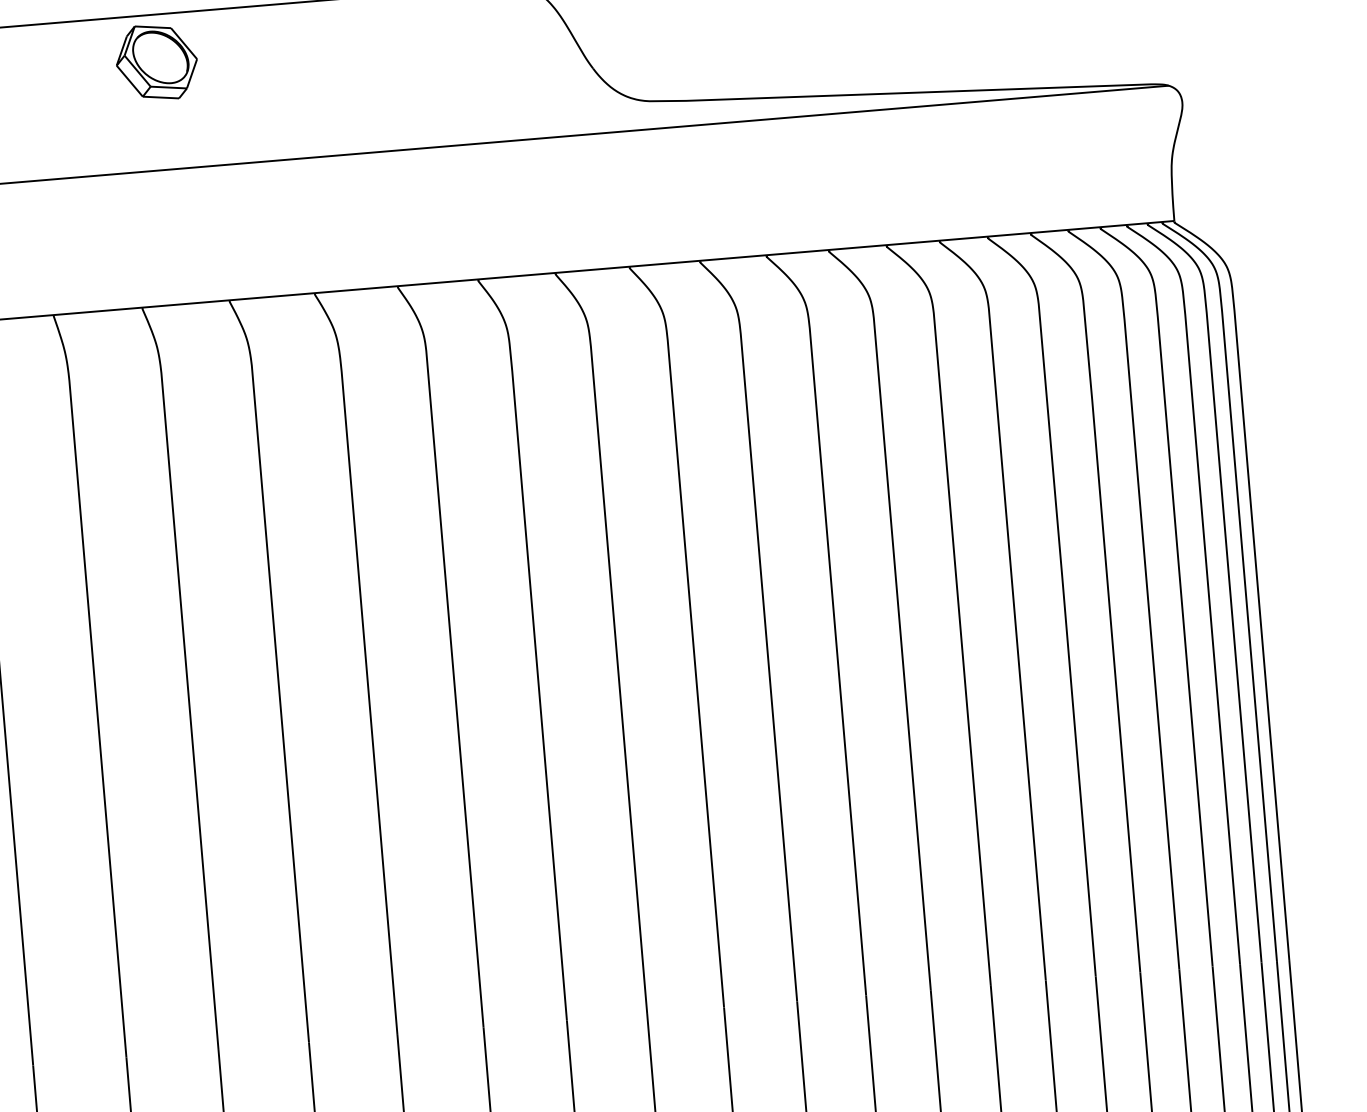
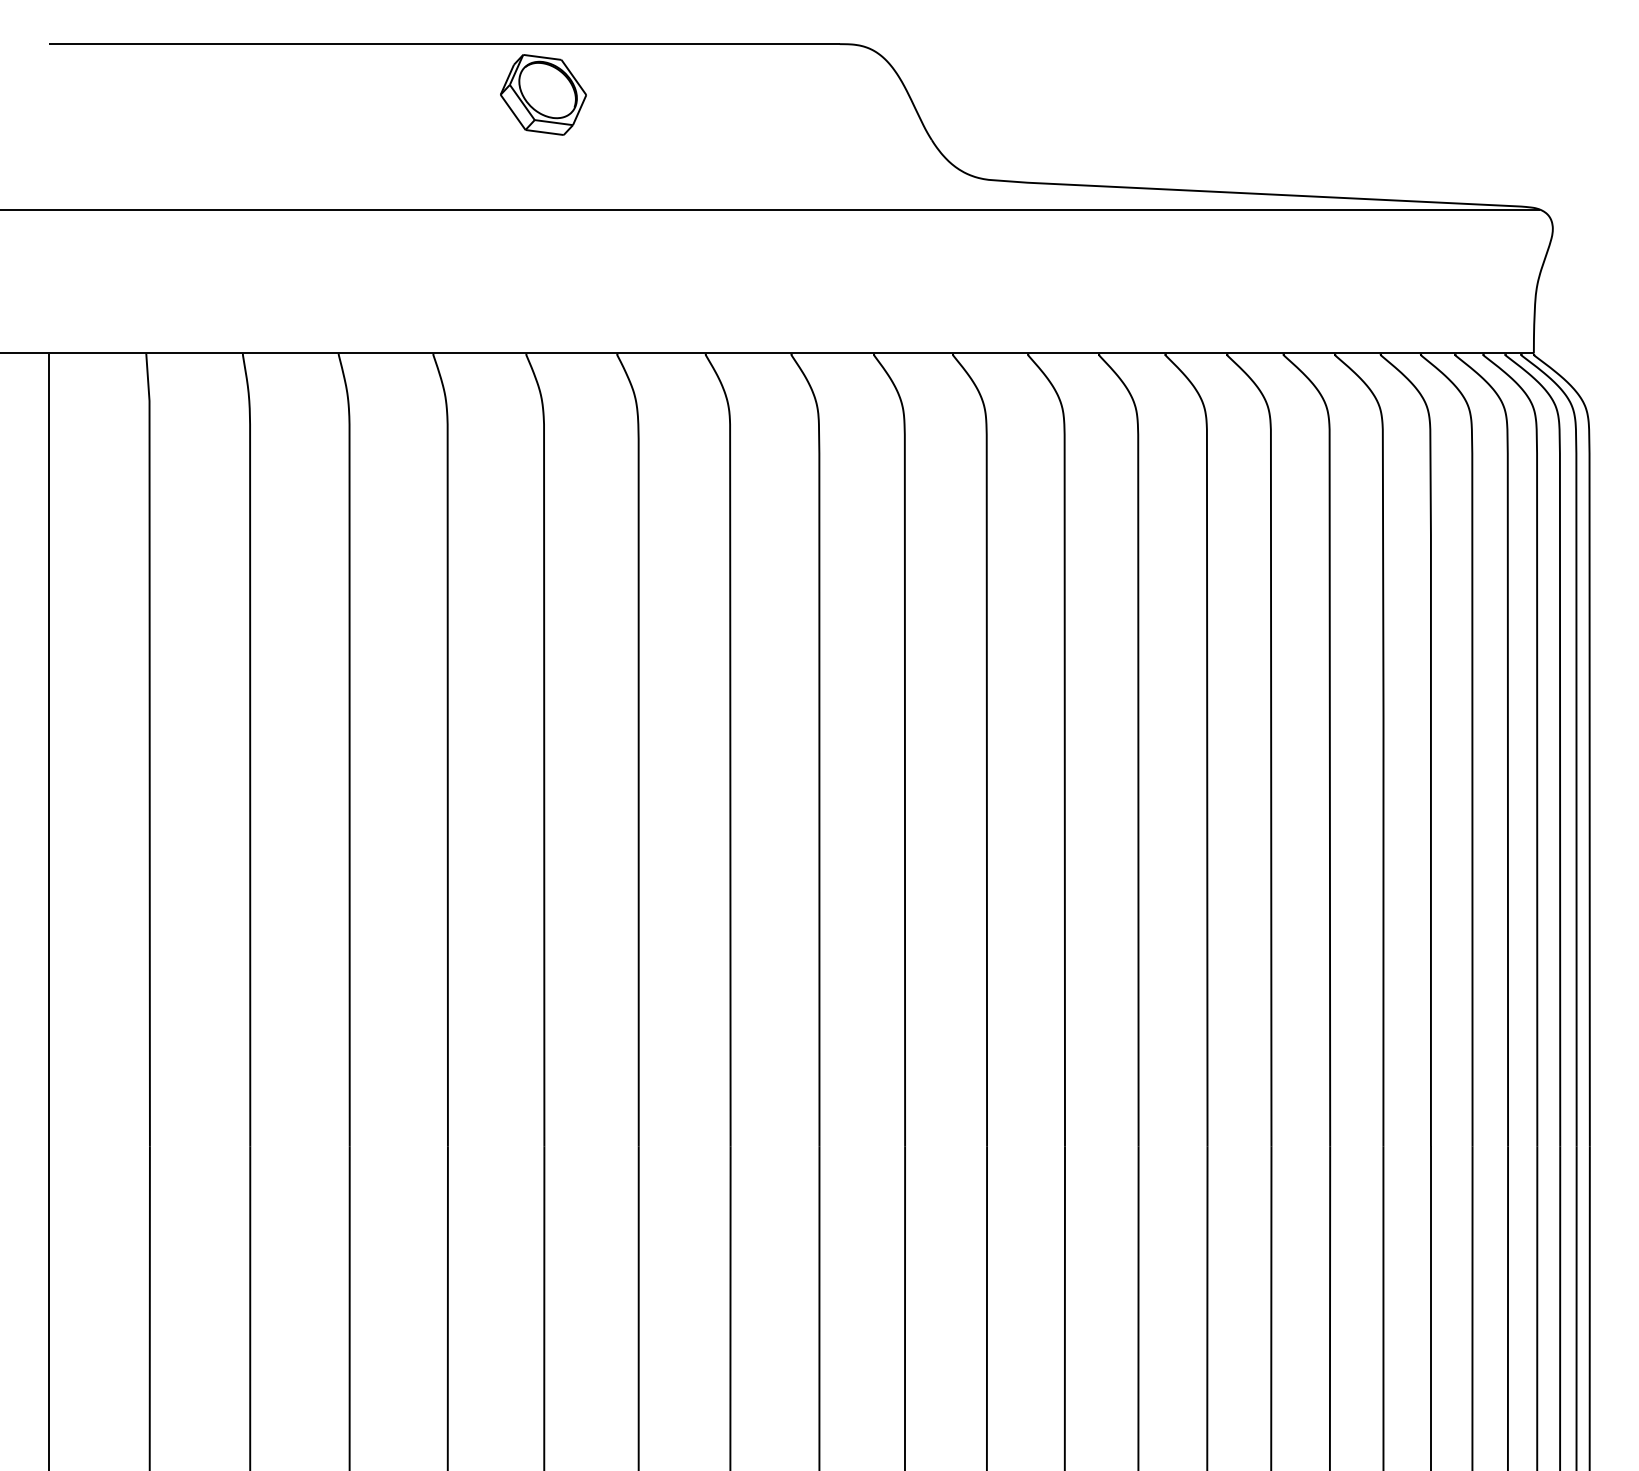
part: (156, 62) -> (543, 94), moved

